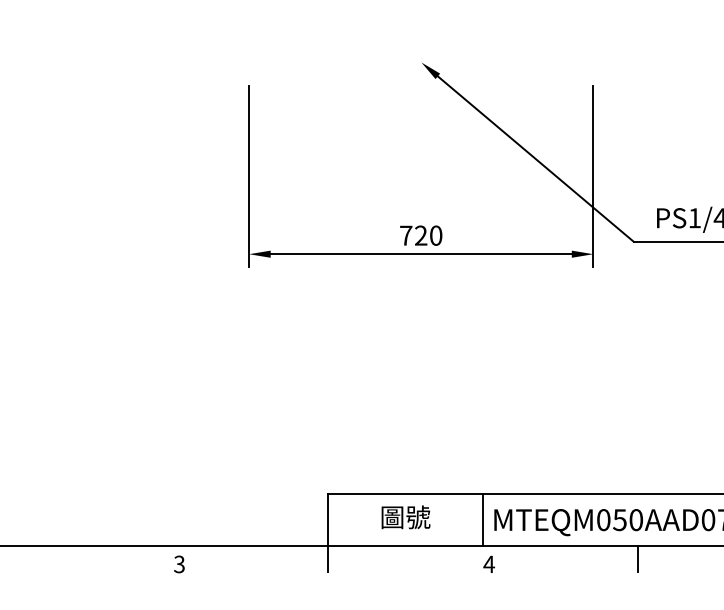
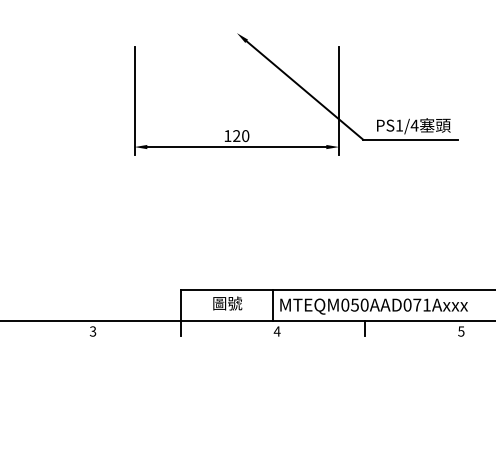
text: (405, 234) -> (227, 135), 720 -> 120

